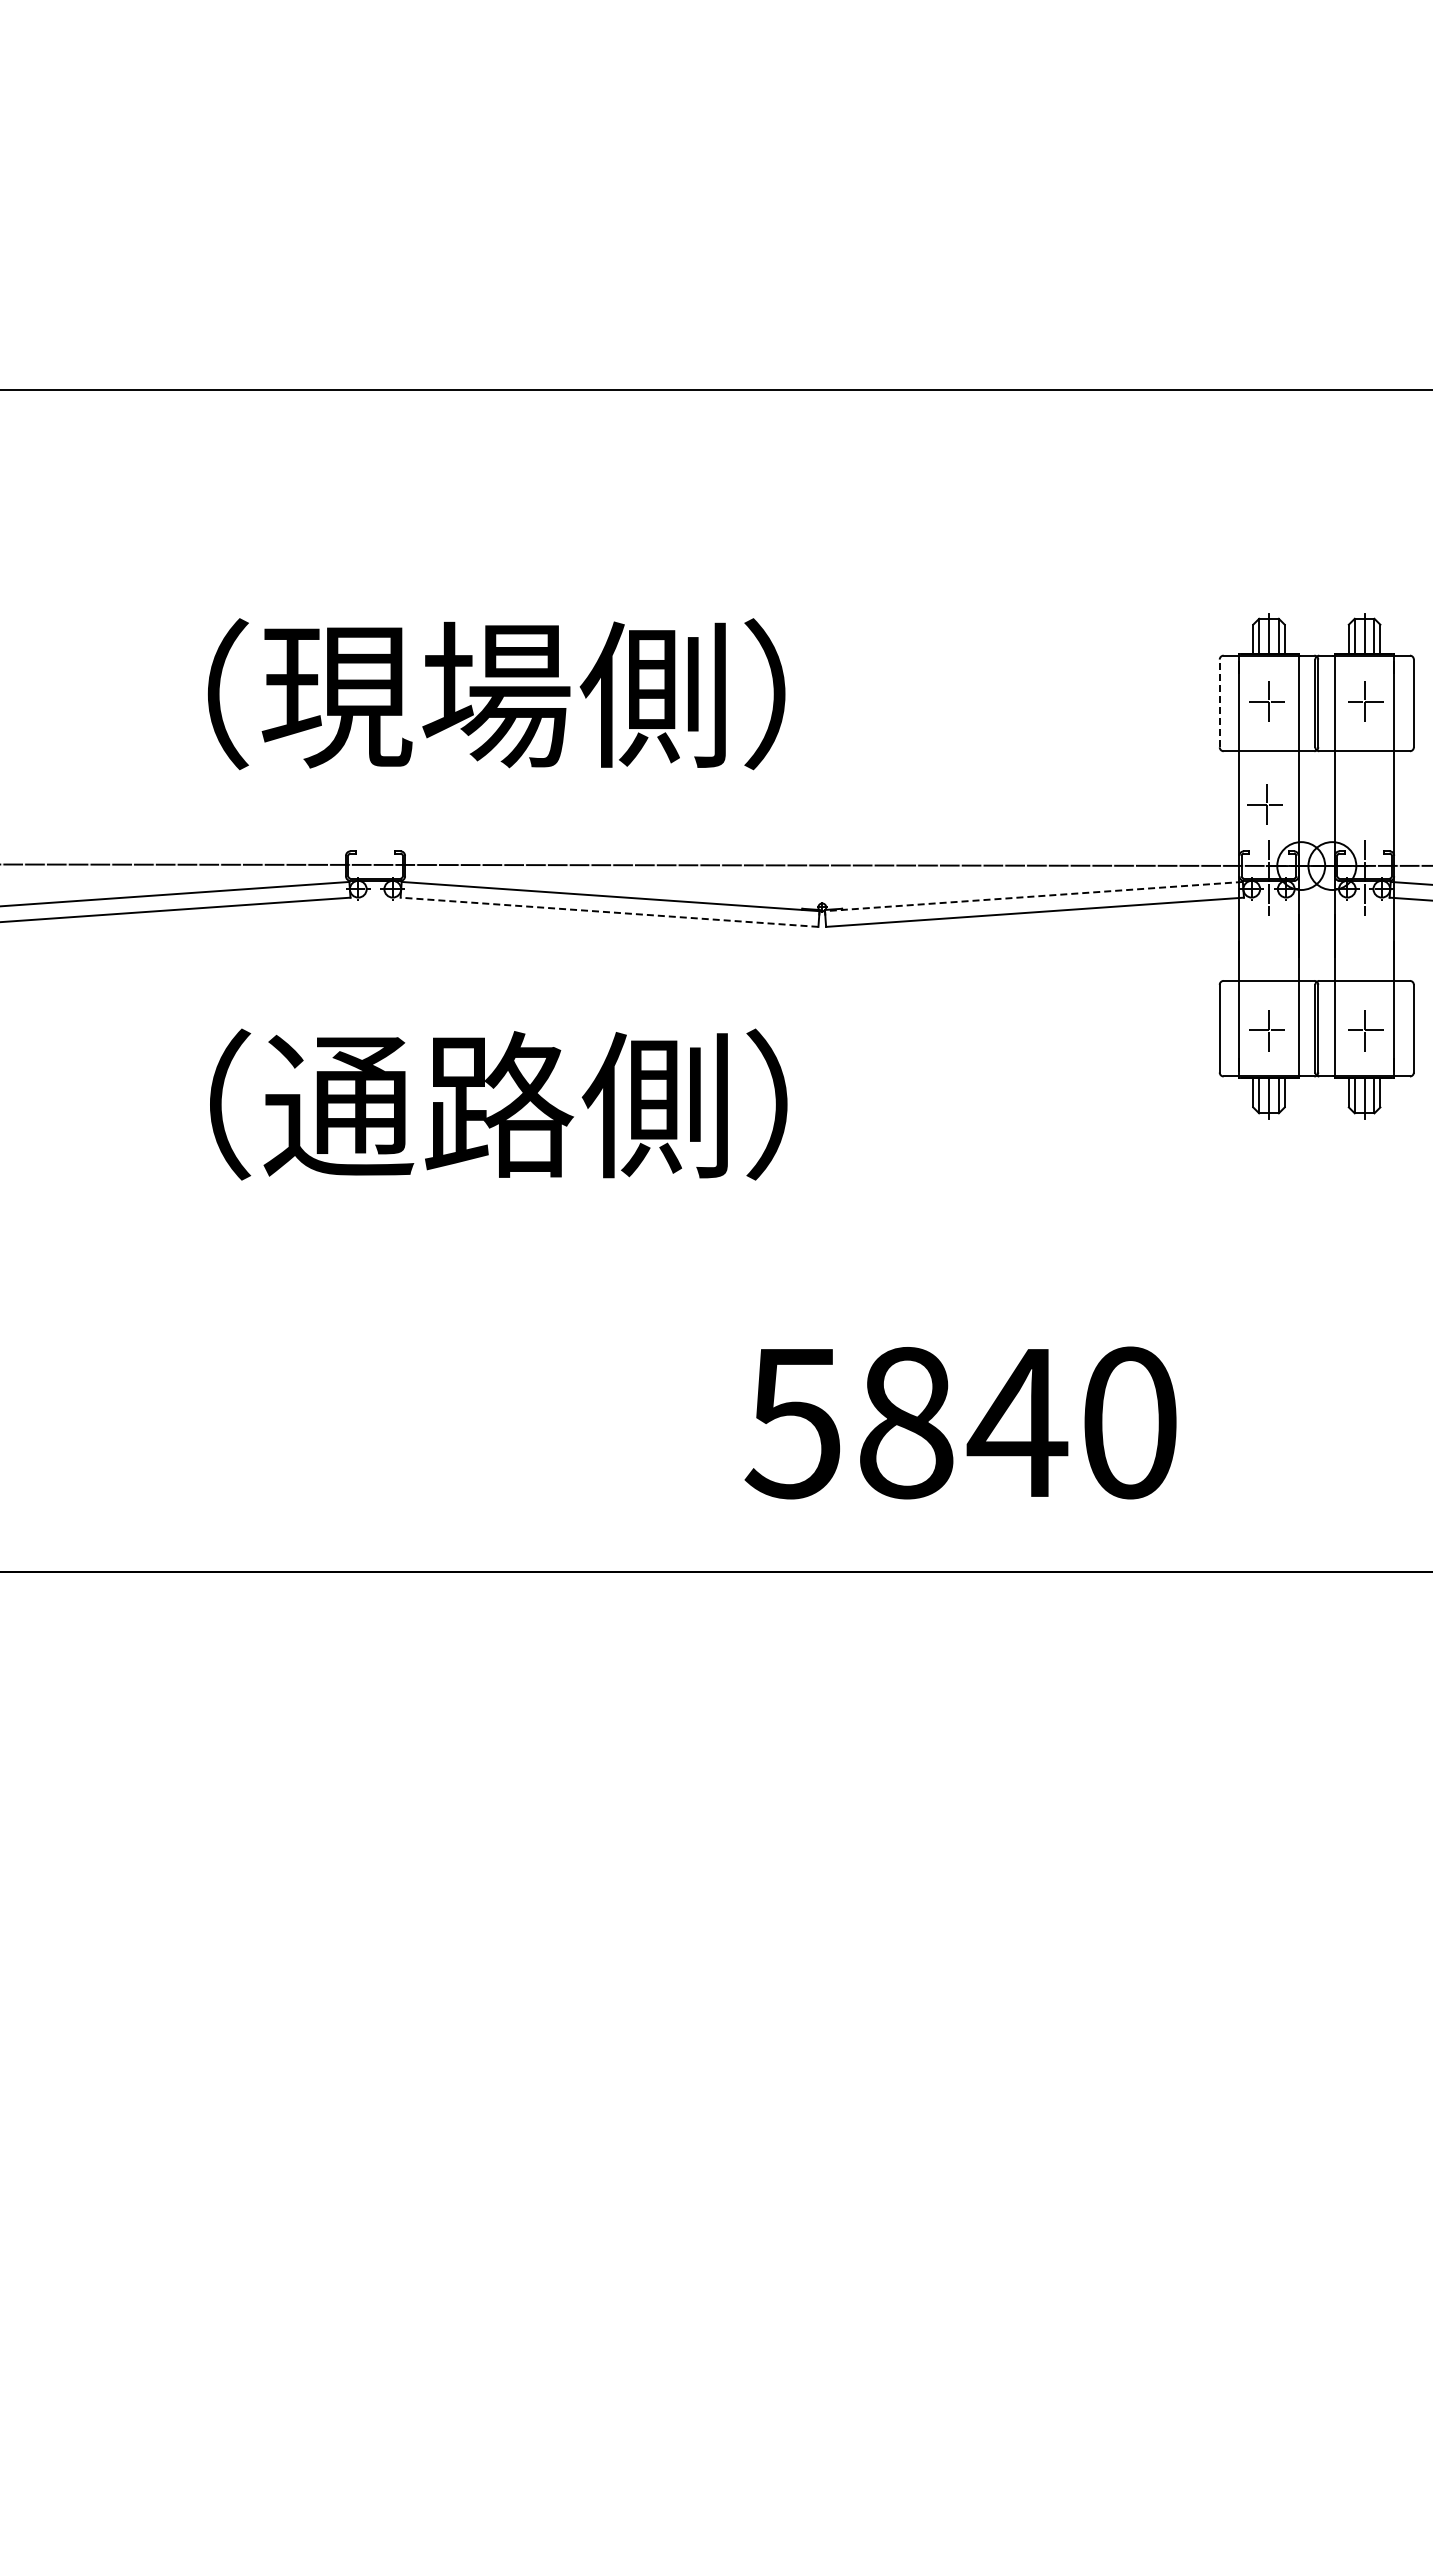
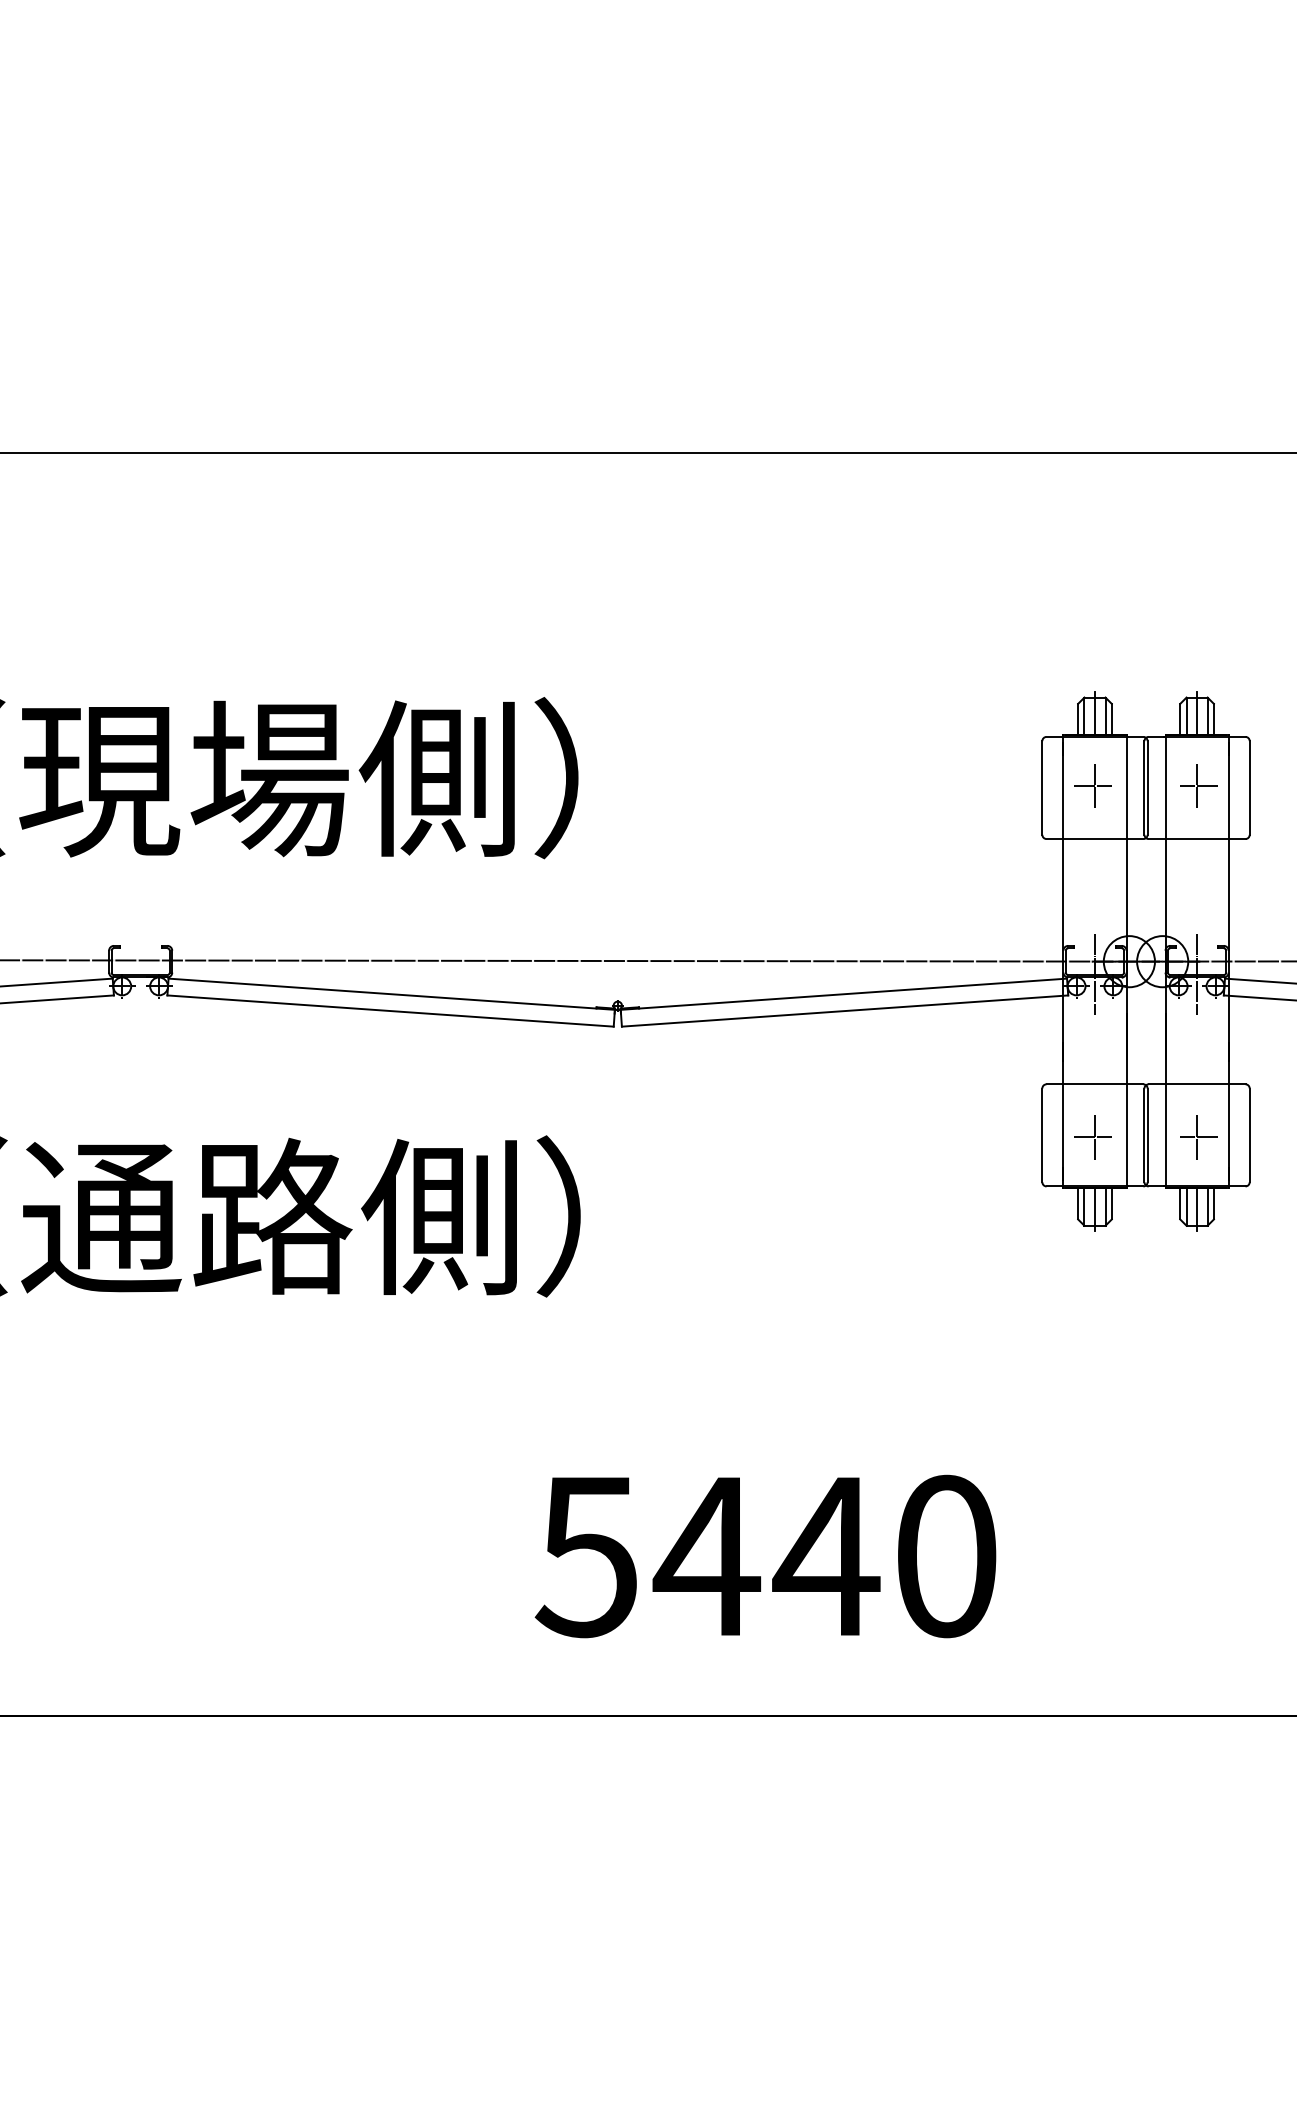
line: (1219, 703) -> (1042, 788), dashed -> solid
part: (1264, 804) -> (1090, 895), removed
line: (1032, 896) -> (842, 994), dashed -> solid
line: (609, 912) -> (390, 1011), dashed -> solid
text: (905, 1423) -> (706, 1557), 5840 -> 5440

